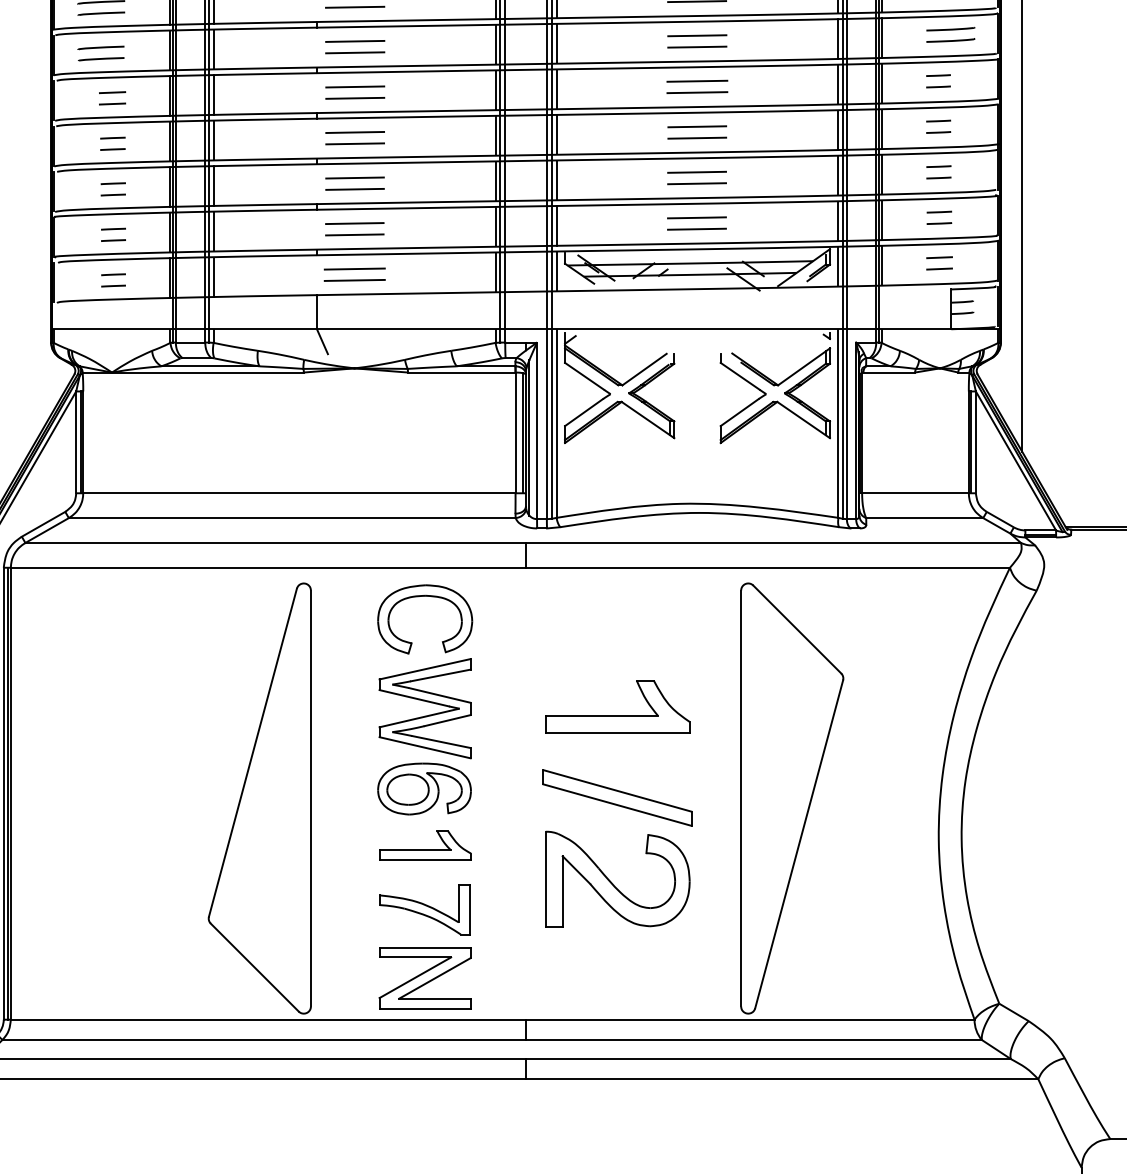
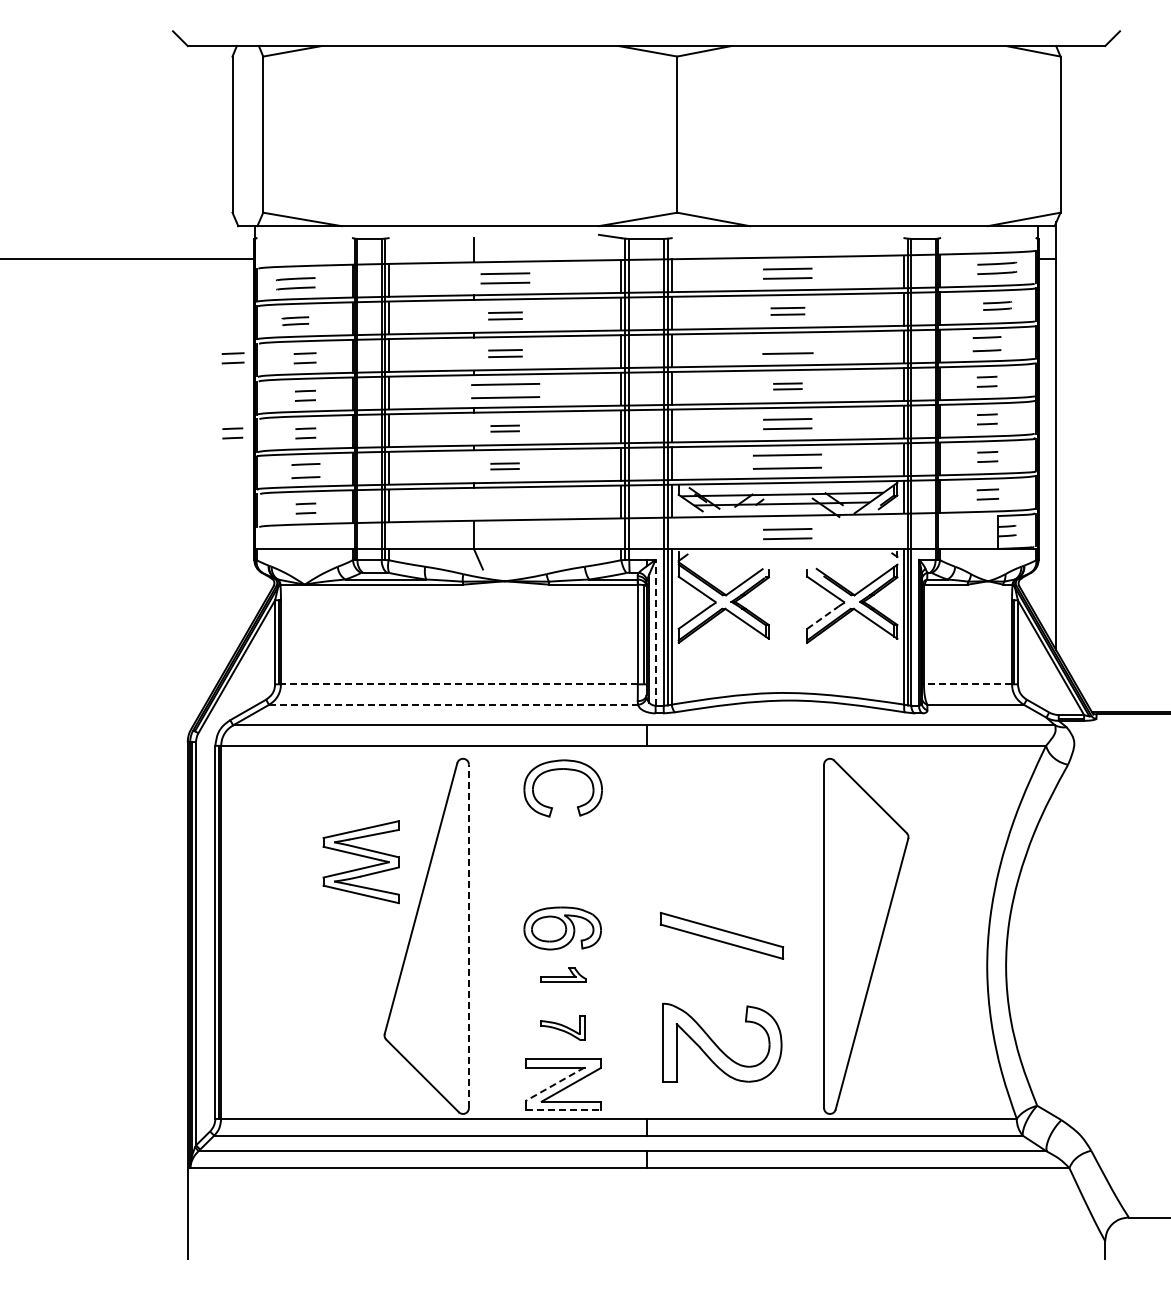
part: (951, 34) -> (997, 305), size x0.7
part: (696, 41) -> (787, 311), size x0.7
part: (355, 46) -> (505, 315), size x0.7
part: (100, 52) -> (295, 320), size x0.7
line: (696, 80) -> (787, 343), removed
part: (937, 81) -> (986, 344), size x1.4
part: (355, 92) -> (505, 353), size x0.7
part: (24, 98) -> (232, 358), added
part: (696, 132) -> (787, 386), size x0.6
part: (354, 138) -> (504, 391), size x1.4
part: (354, 183) -> (504, 428), size x0.6
part: (24, 189) -> (232, 433), added
part: (696, 223) -> (787, 461), size x1.4
part: (354, 229) -> (504, 466), size x0.6
part: (112, 234) -> (305, 470), size x1.4
line: (354, 268) -> (504, 498), removed
line: (354, 280) -> (504, 508), removed
part: (696, 311) -> (787, 534), added
line: (740, 412) -> (823, 617), solid -> dashed
line: (536, 430) -> (655, 632), solid -> dashed
line: (298, 493) -> (458, 684), solid -> dashed
line: (914, 493) -> (967, 684), solid -> dashed
line: (293, 517) -> (454, 704), solid -> dashed
part: (424, 709) -> (360, 862), moved
part: (618, 715) -> (722, 867), removed
line: (310, 798) -> (468, 936), solid -> dashed
part: (425, 844) -> (563, 974), size x0.6
part: (618, 878) -> (722, 1042), moved
part: (424, 908) -> (562, 1027), size x0.6
line: (415, 977) -> (555, 1084), solid -> dashed
line: (425, 1008) -> (563, 1109), solid -> dashed

